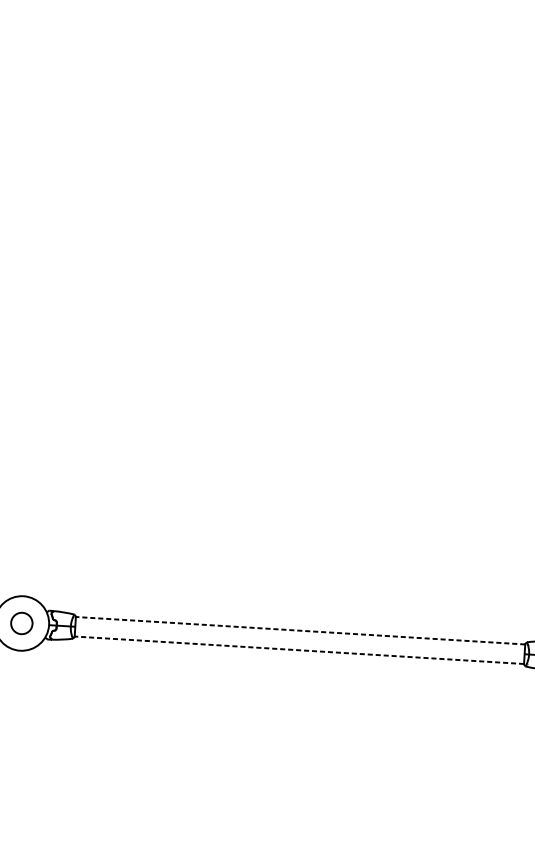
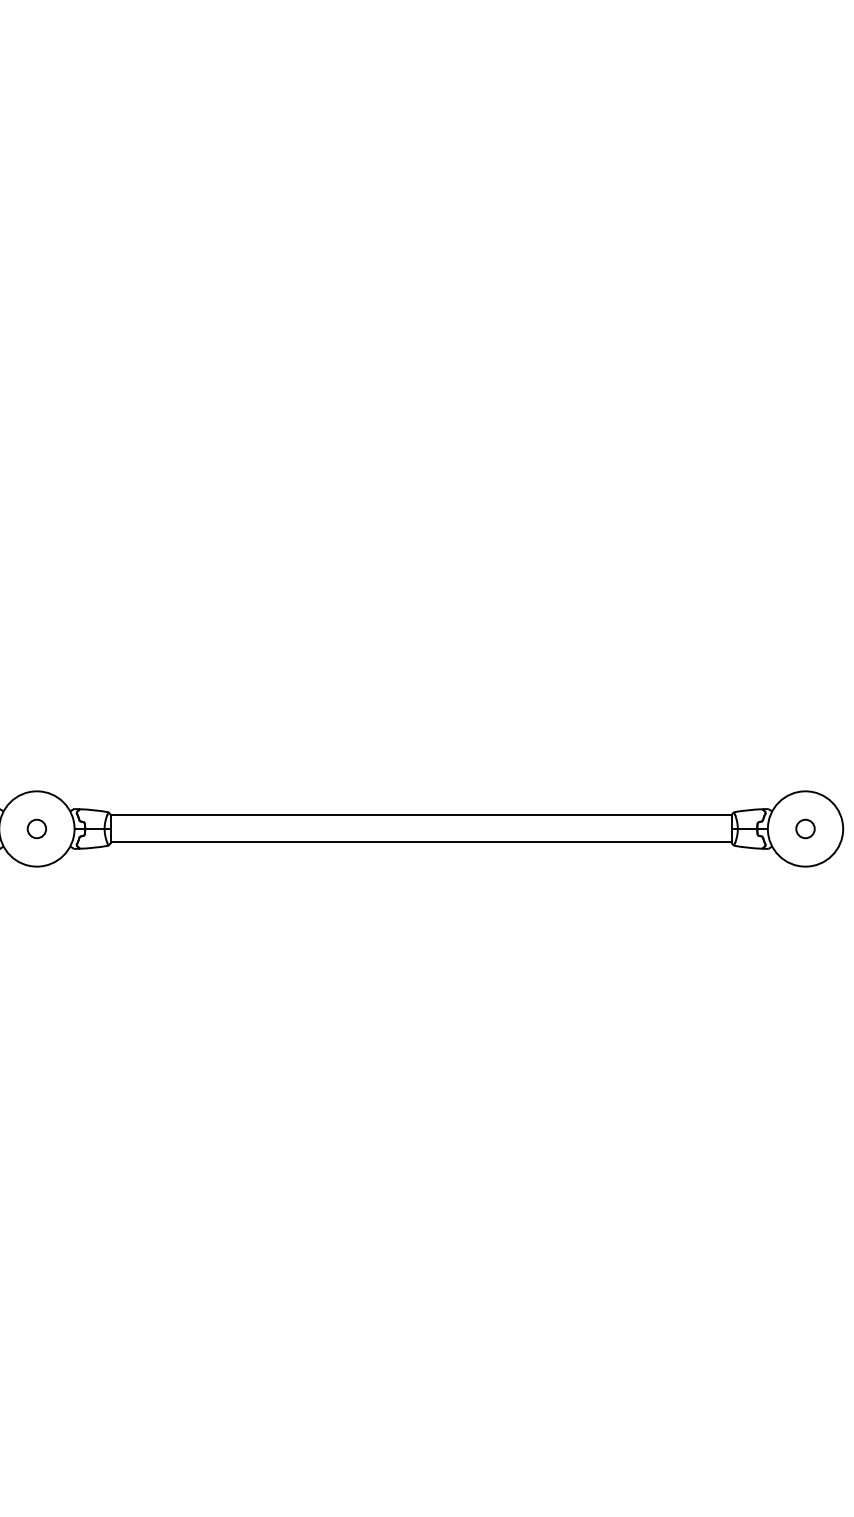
circle: (21, 623) -> (36, 828), size x0.62
line: (300, 630) -> (420, 815), dashed -> solid
line: (298, 650) -> (420, 842), dashed -> solid

